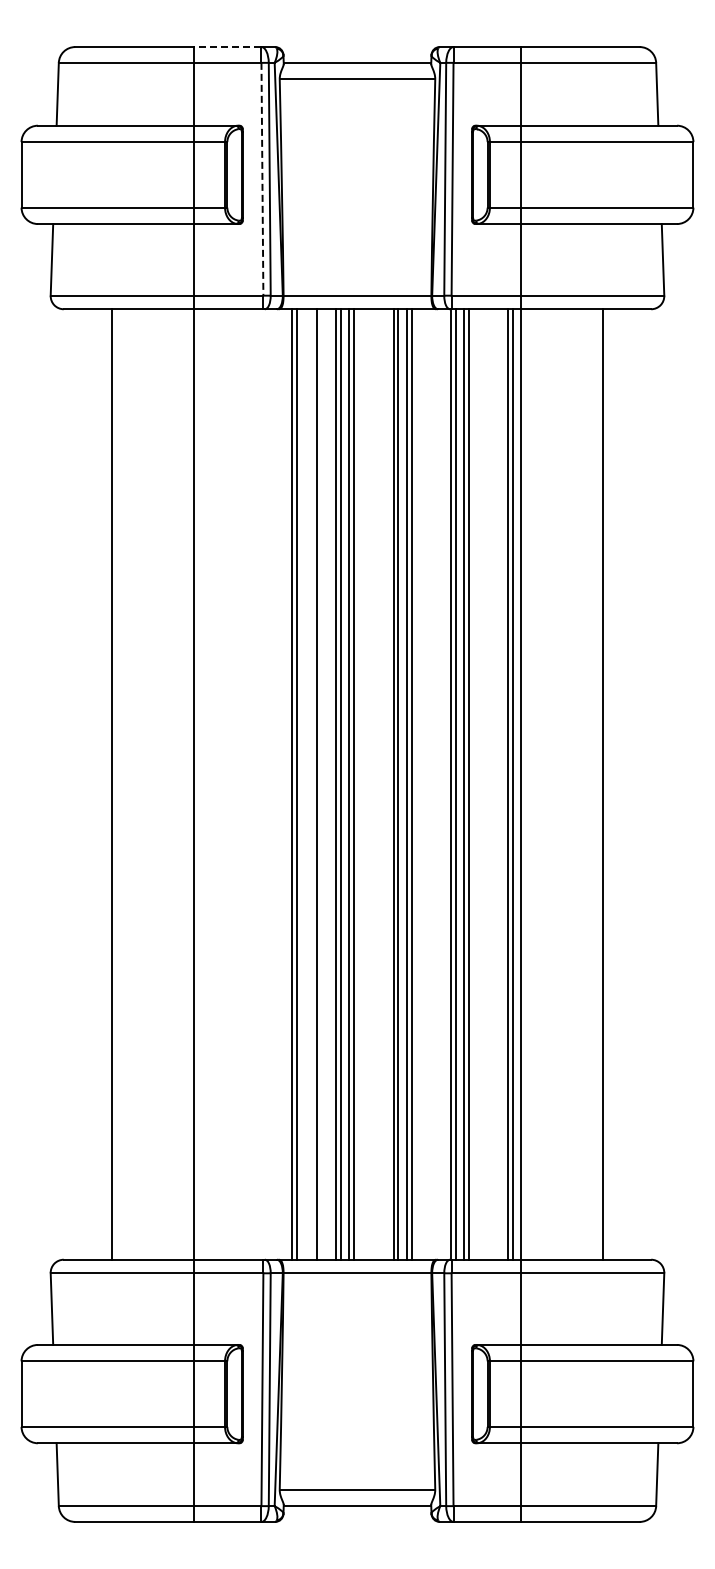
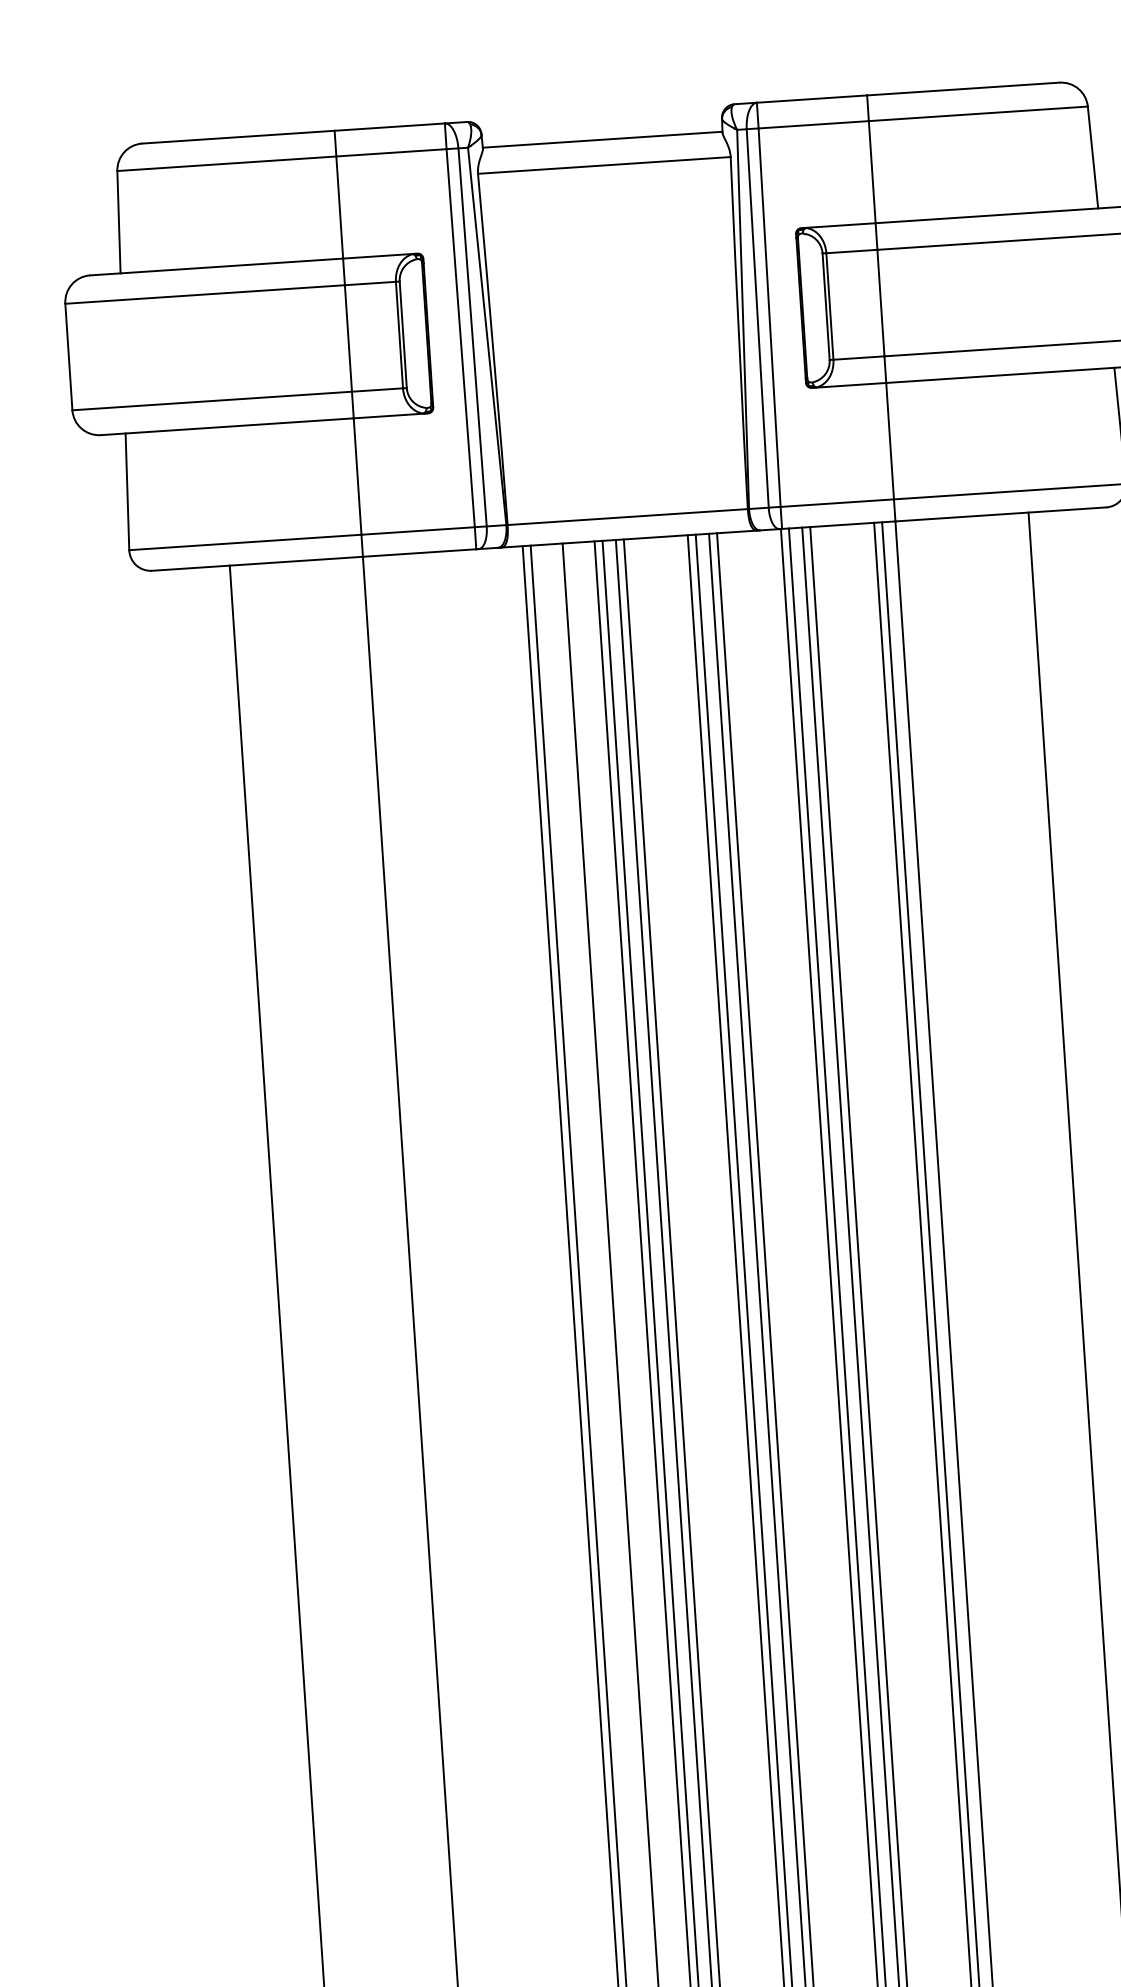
line: (227, 47) -> (389, 127), dashed -> solid
line: (262, 179) -> (460, 338), dashed -> solid

